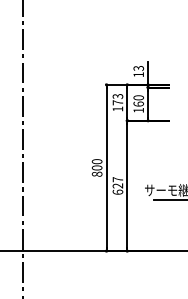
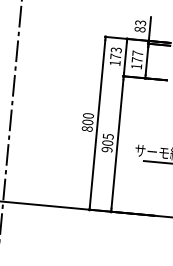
text: (138, 74) -> (139, 29), 13 -> 83
text: (138, 100) -> (137, 56), 160 -> 177
text: (117, 185) -> (107, 142), 627 -> 905

